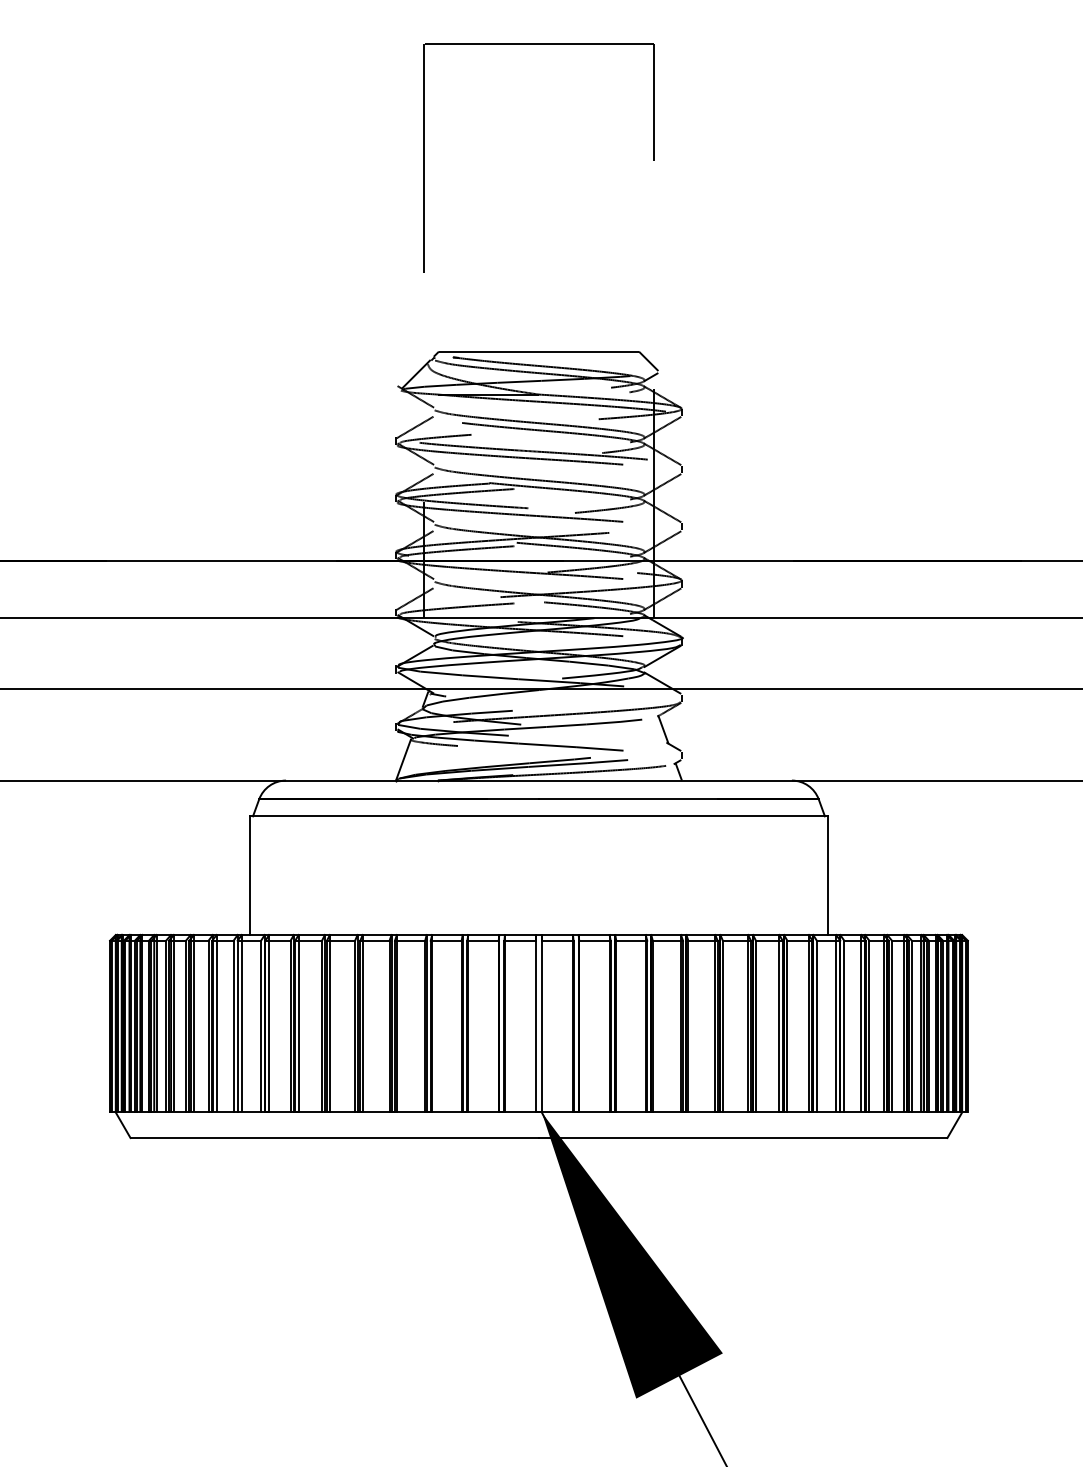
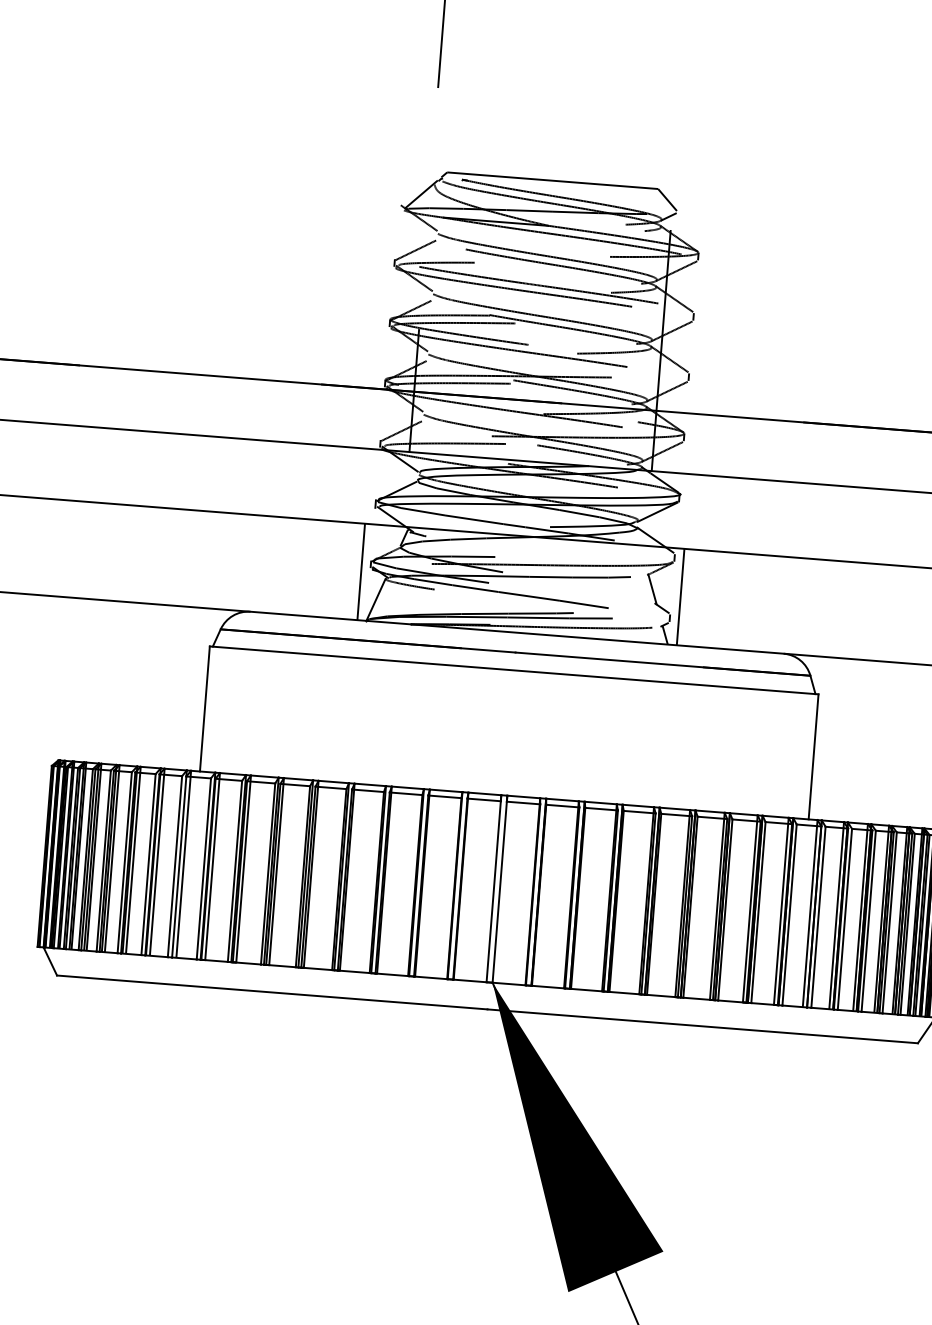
line: (387, 734) -> (361, 571), added
line: (690, 734) -> (680, 596), added

